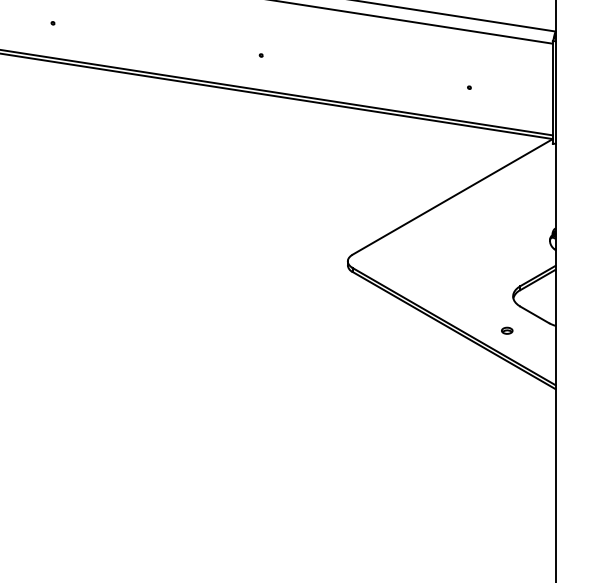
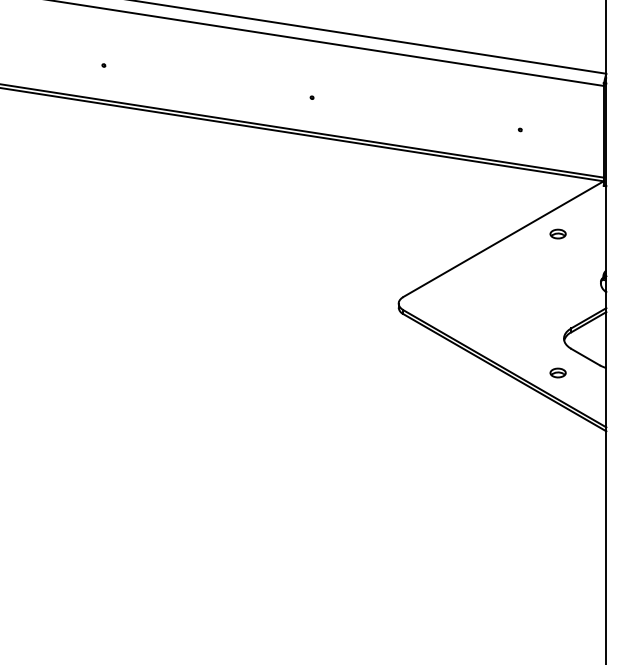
part: (506, 191) -> (557, 233), added
part: (506, 330) -> (557, 372), size x1.43

